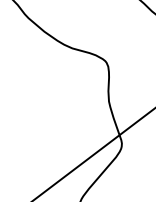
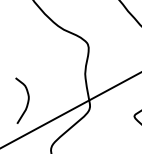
curve: (39, 147) -> (27, 100), added

